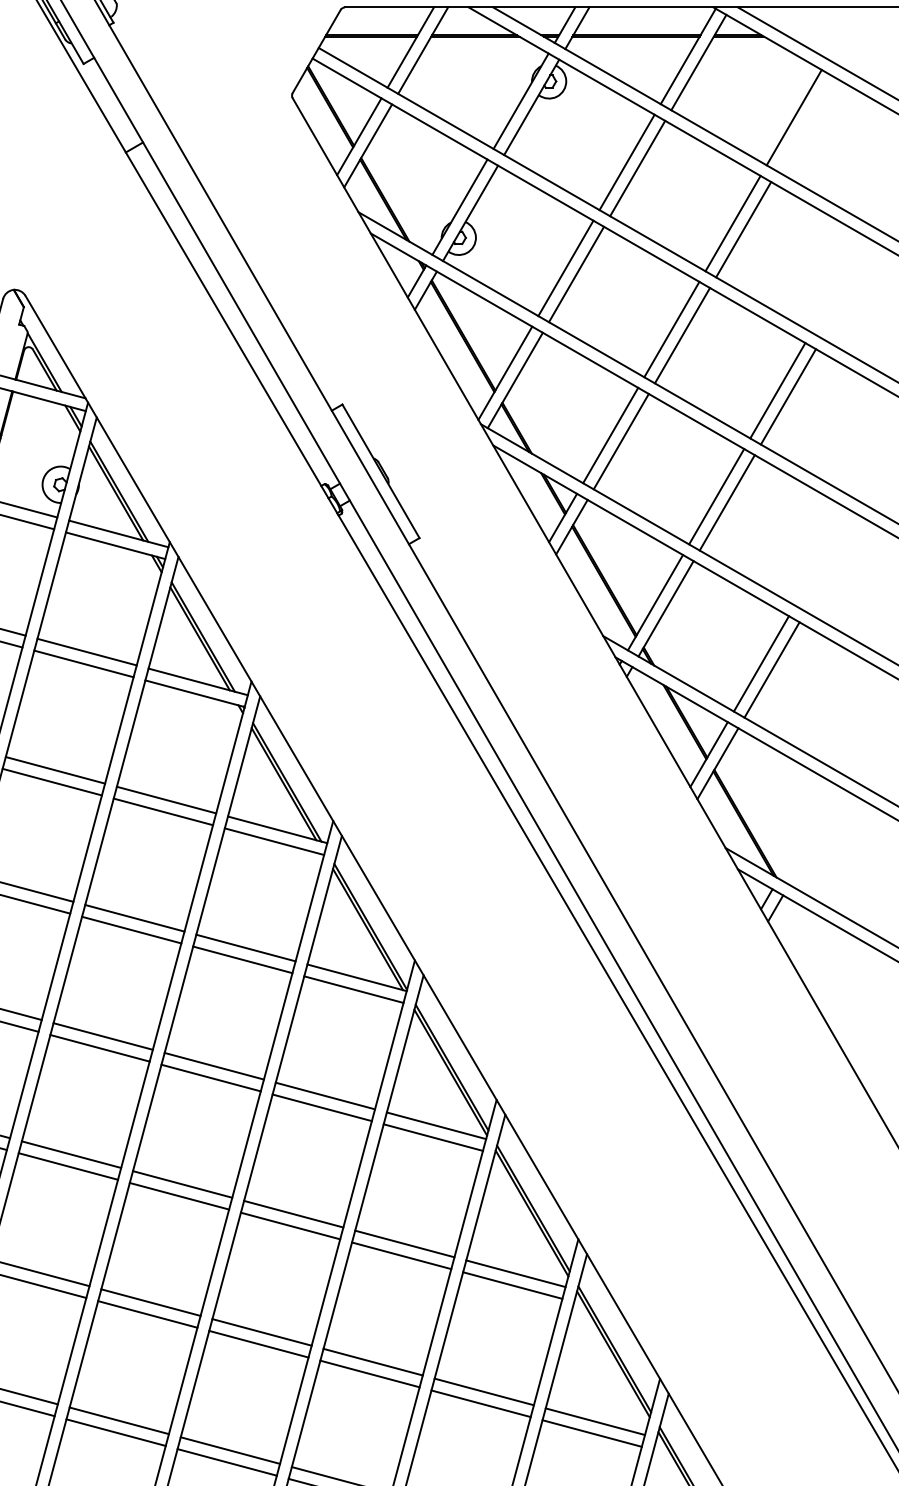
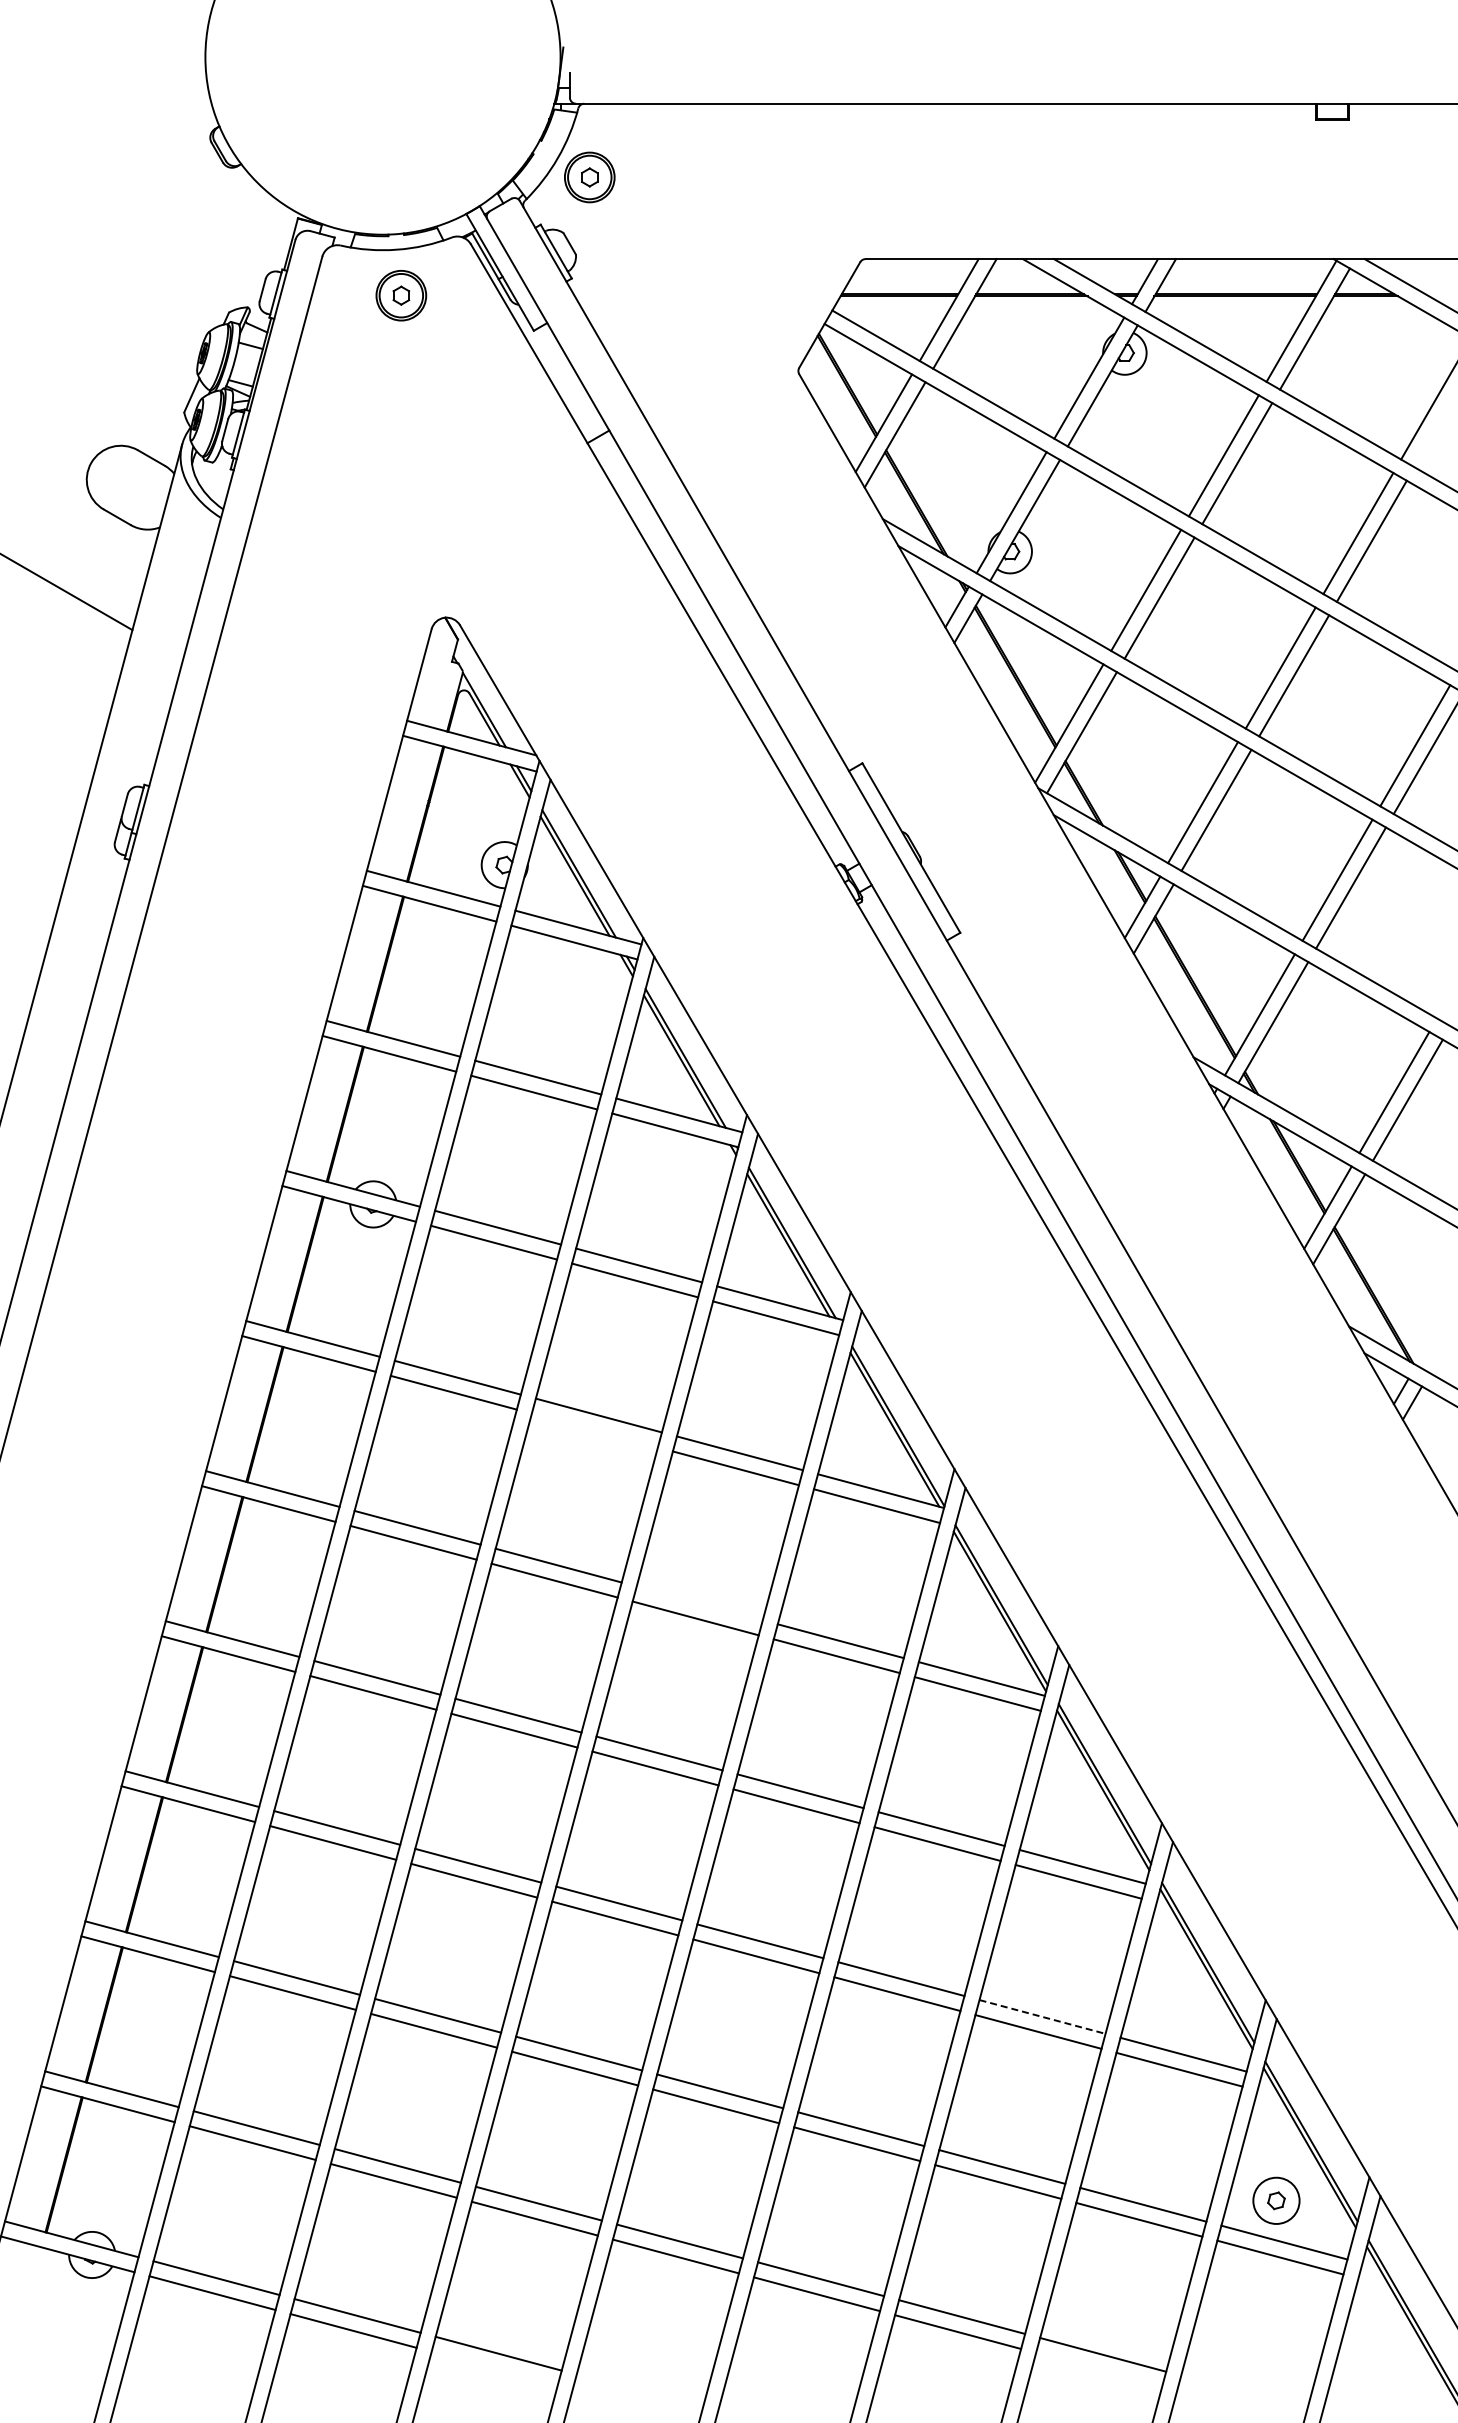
line: (131, 930) -> (594, 1430), removed
line: (214, 1066) -> (699, 1603), removed
line: (485, 1392) -> (1043, 2017), solid -> dashed

